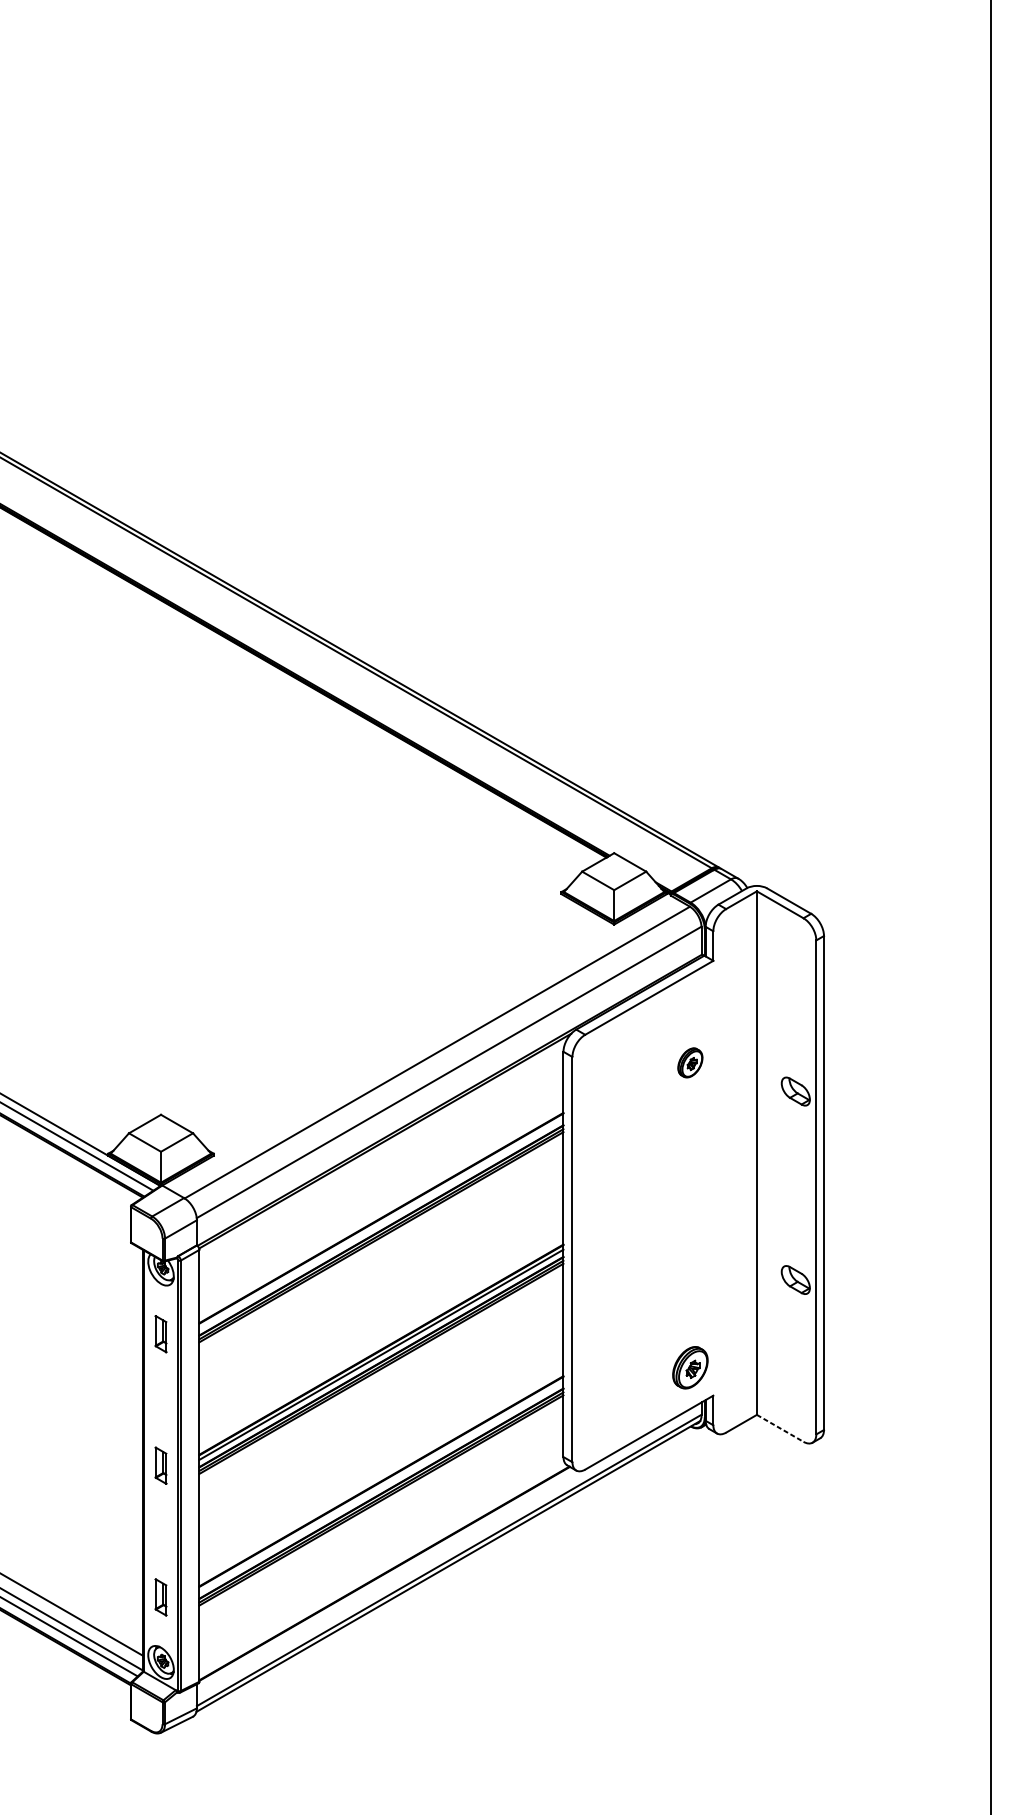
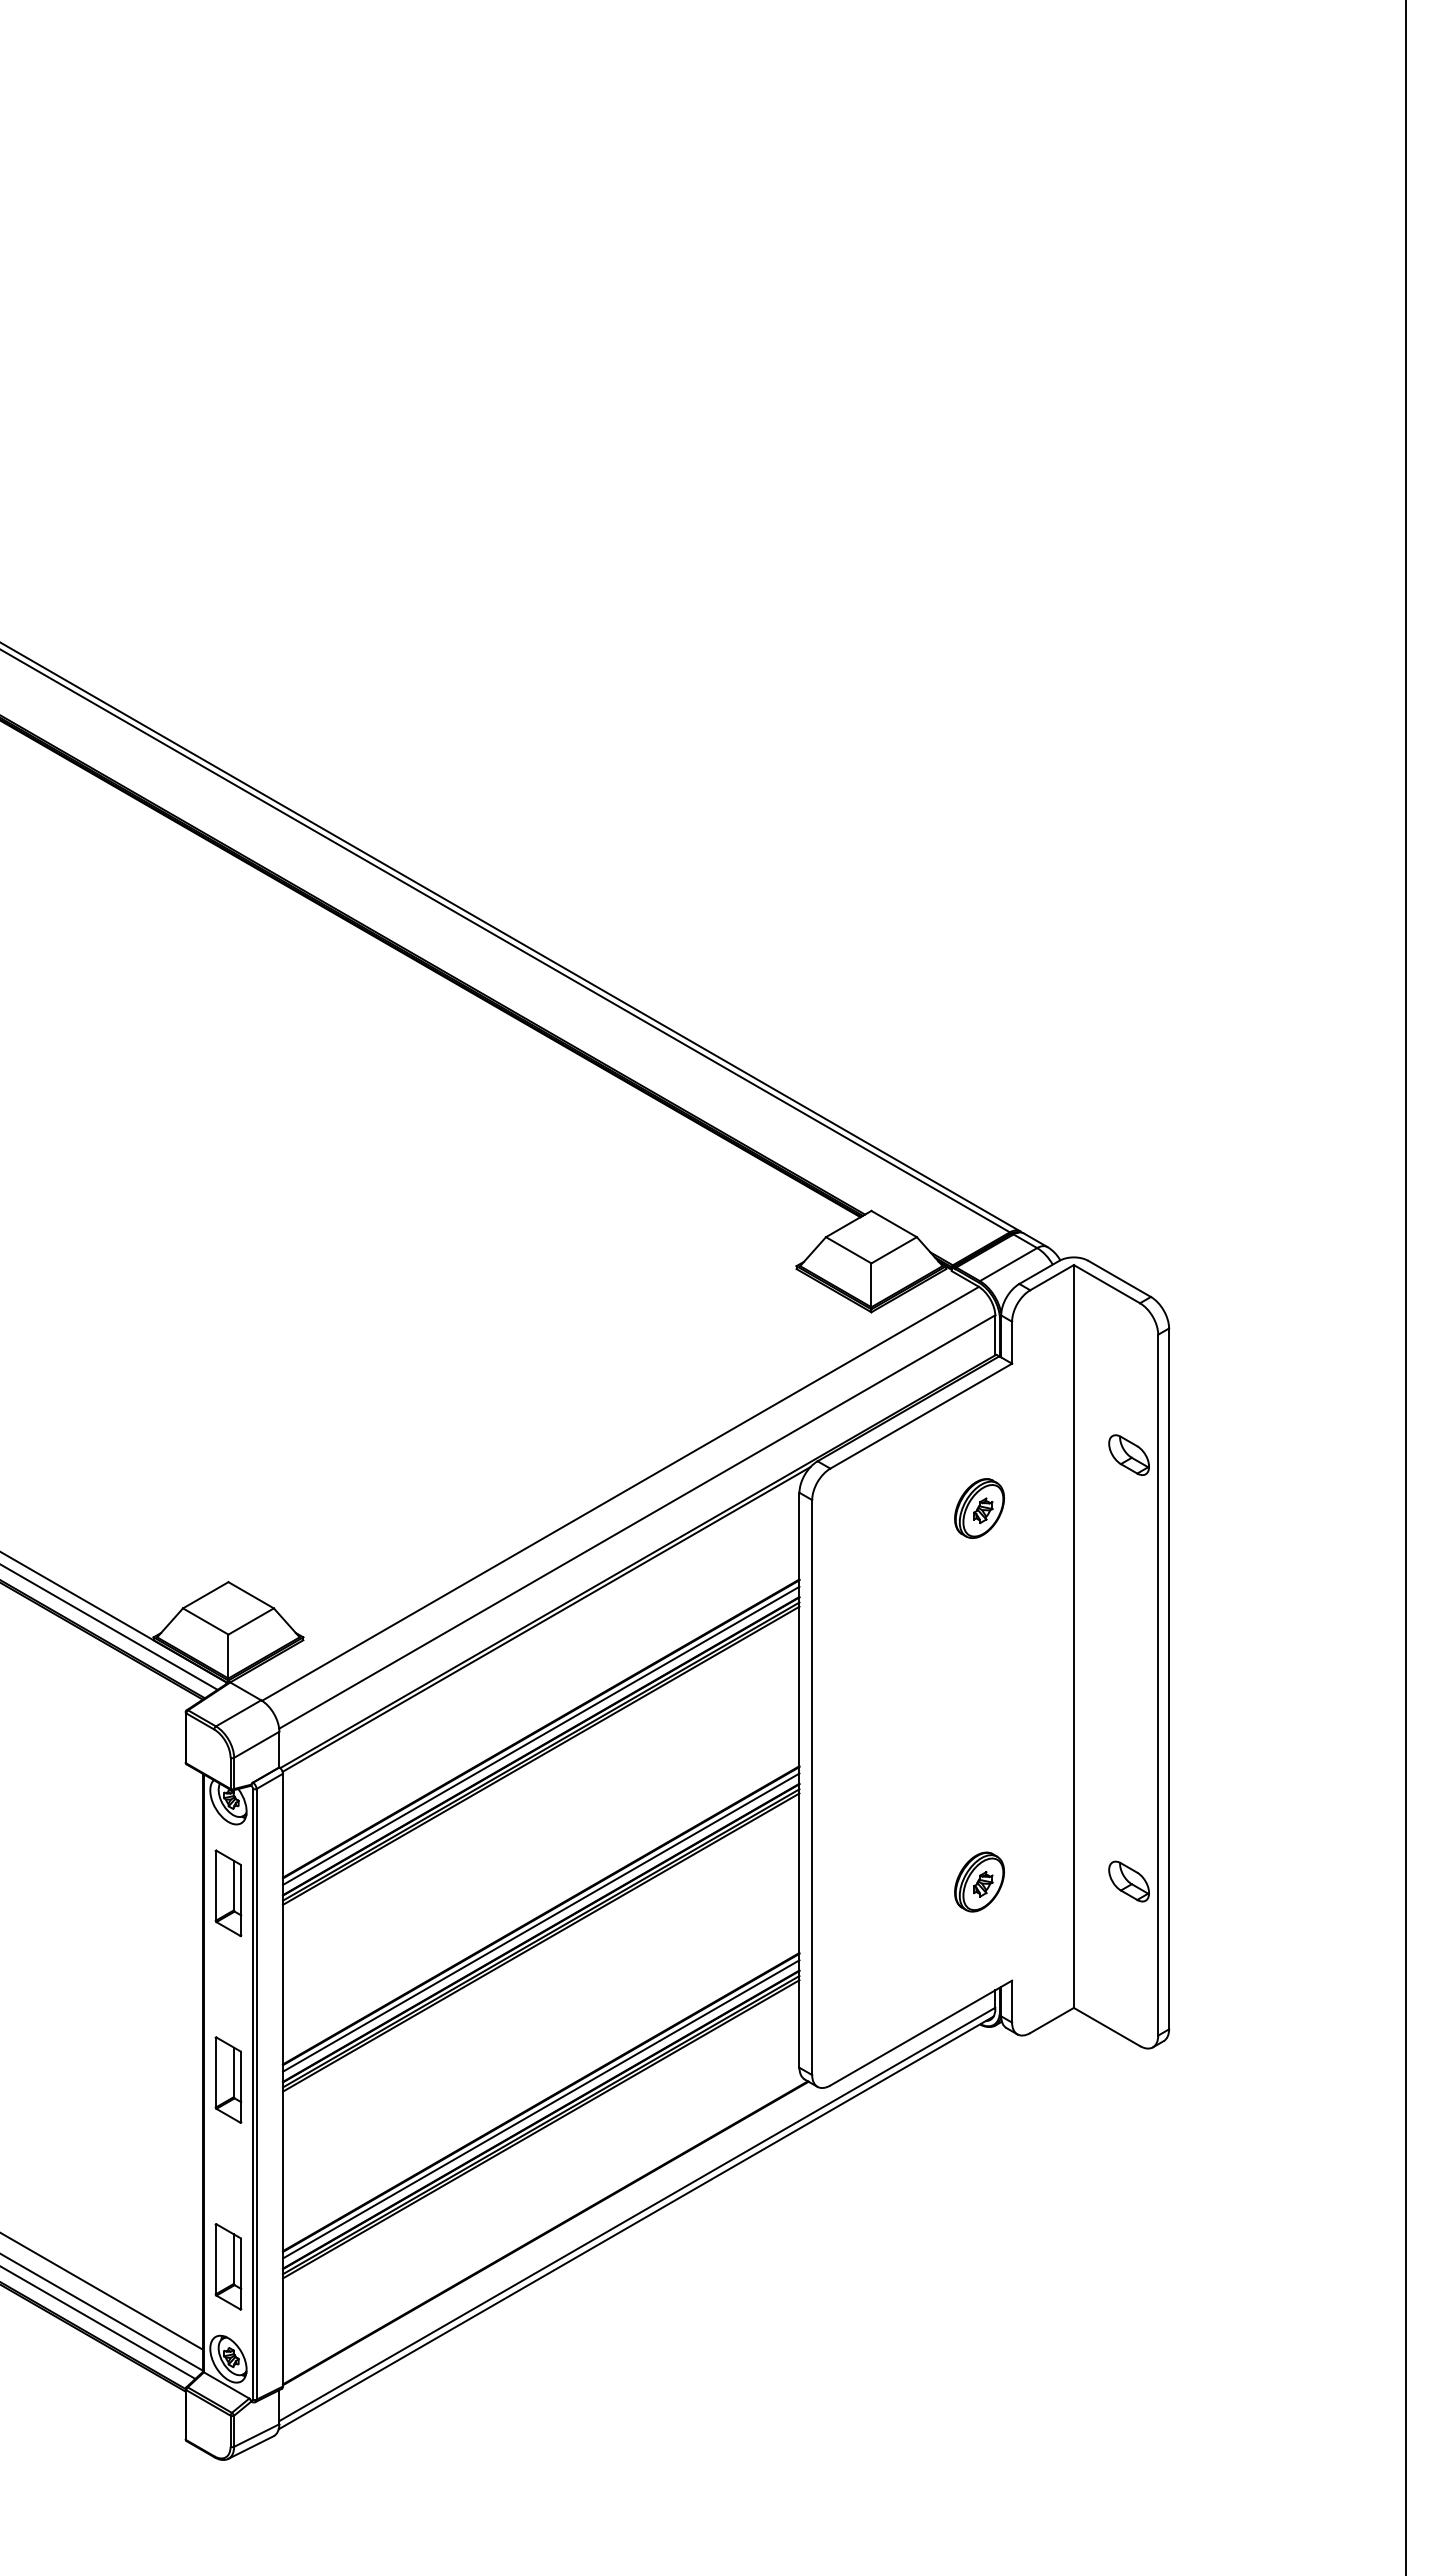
part: (690, 1062) -> (979, 1508), size x1.43
part: (795, 1091) -> (1128, 1454), moved
line: (380, 1222) -> (540, 1735), added
part: (795, 1279) -> (1128, 1881), moved
part: (161, 1334) -> (228, 1893), size x1.67
part: (690, 1367) -> (979, 1881), moved
line: (780, 1428) -> (1107, 2027), dashed -> solid
part: (161, 1465) -> (228, 2079), size x1.67
line: (380, 1486) -> (540, 2109), added
part: (161, 1597) -> (228, 2266), size x1.67

